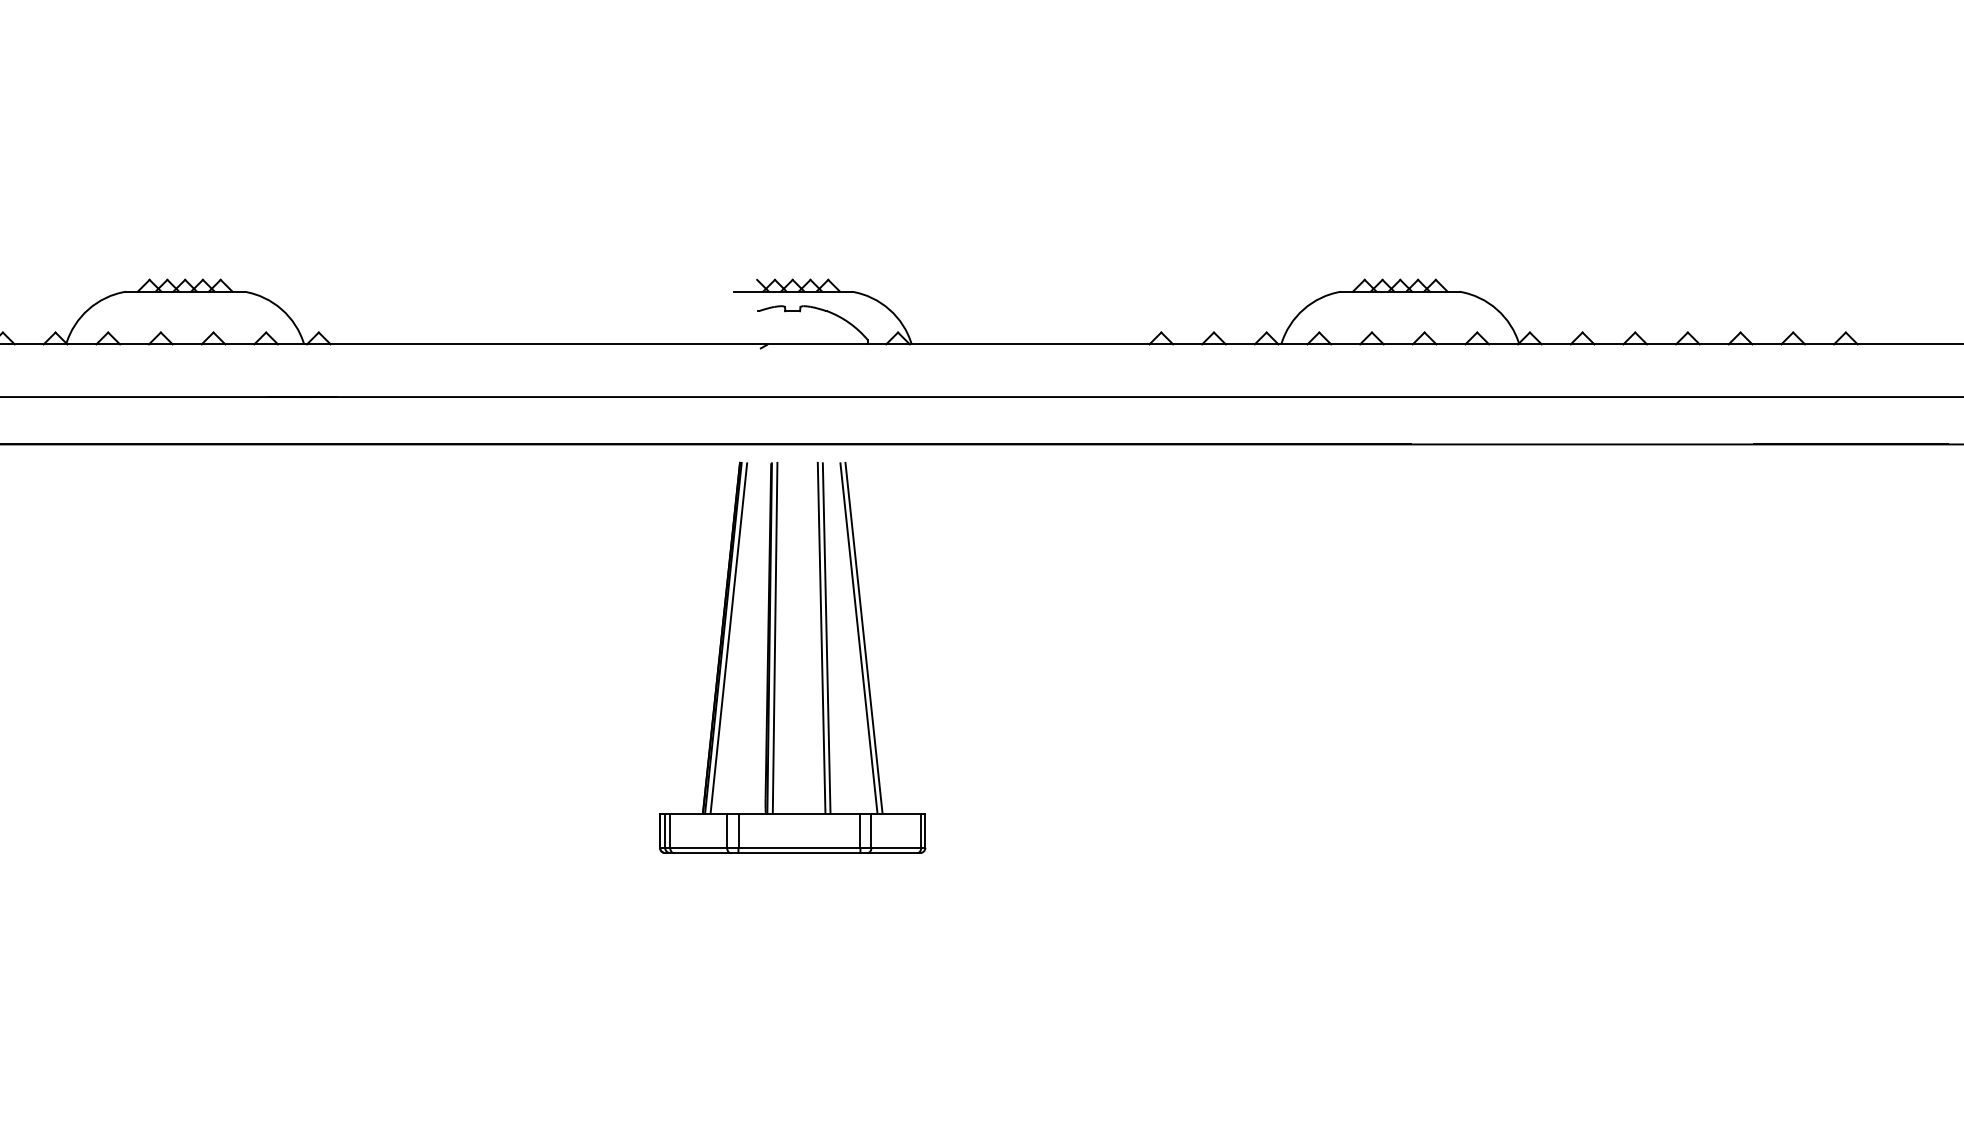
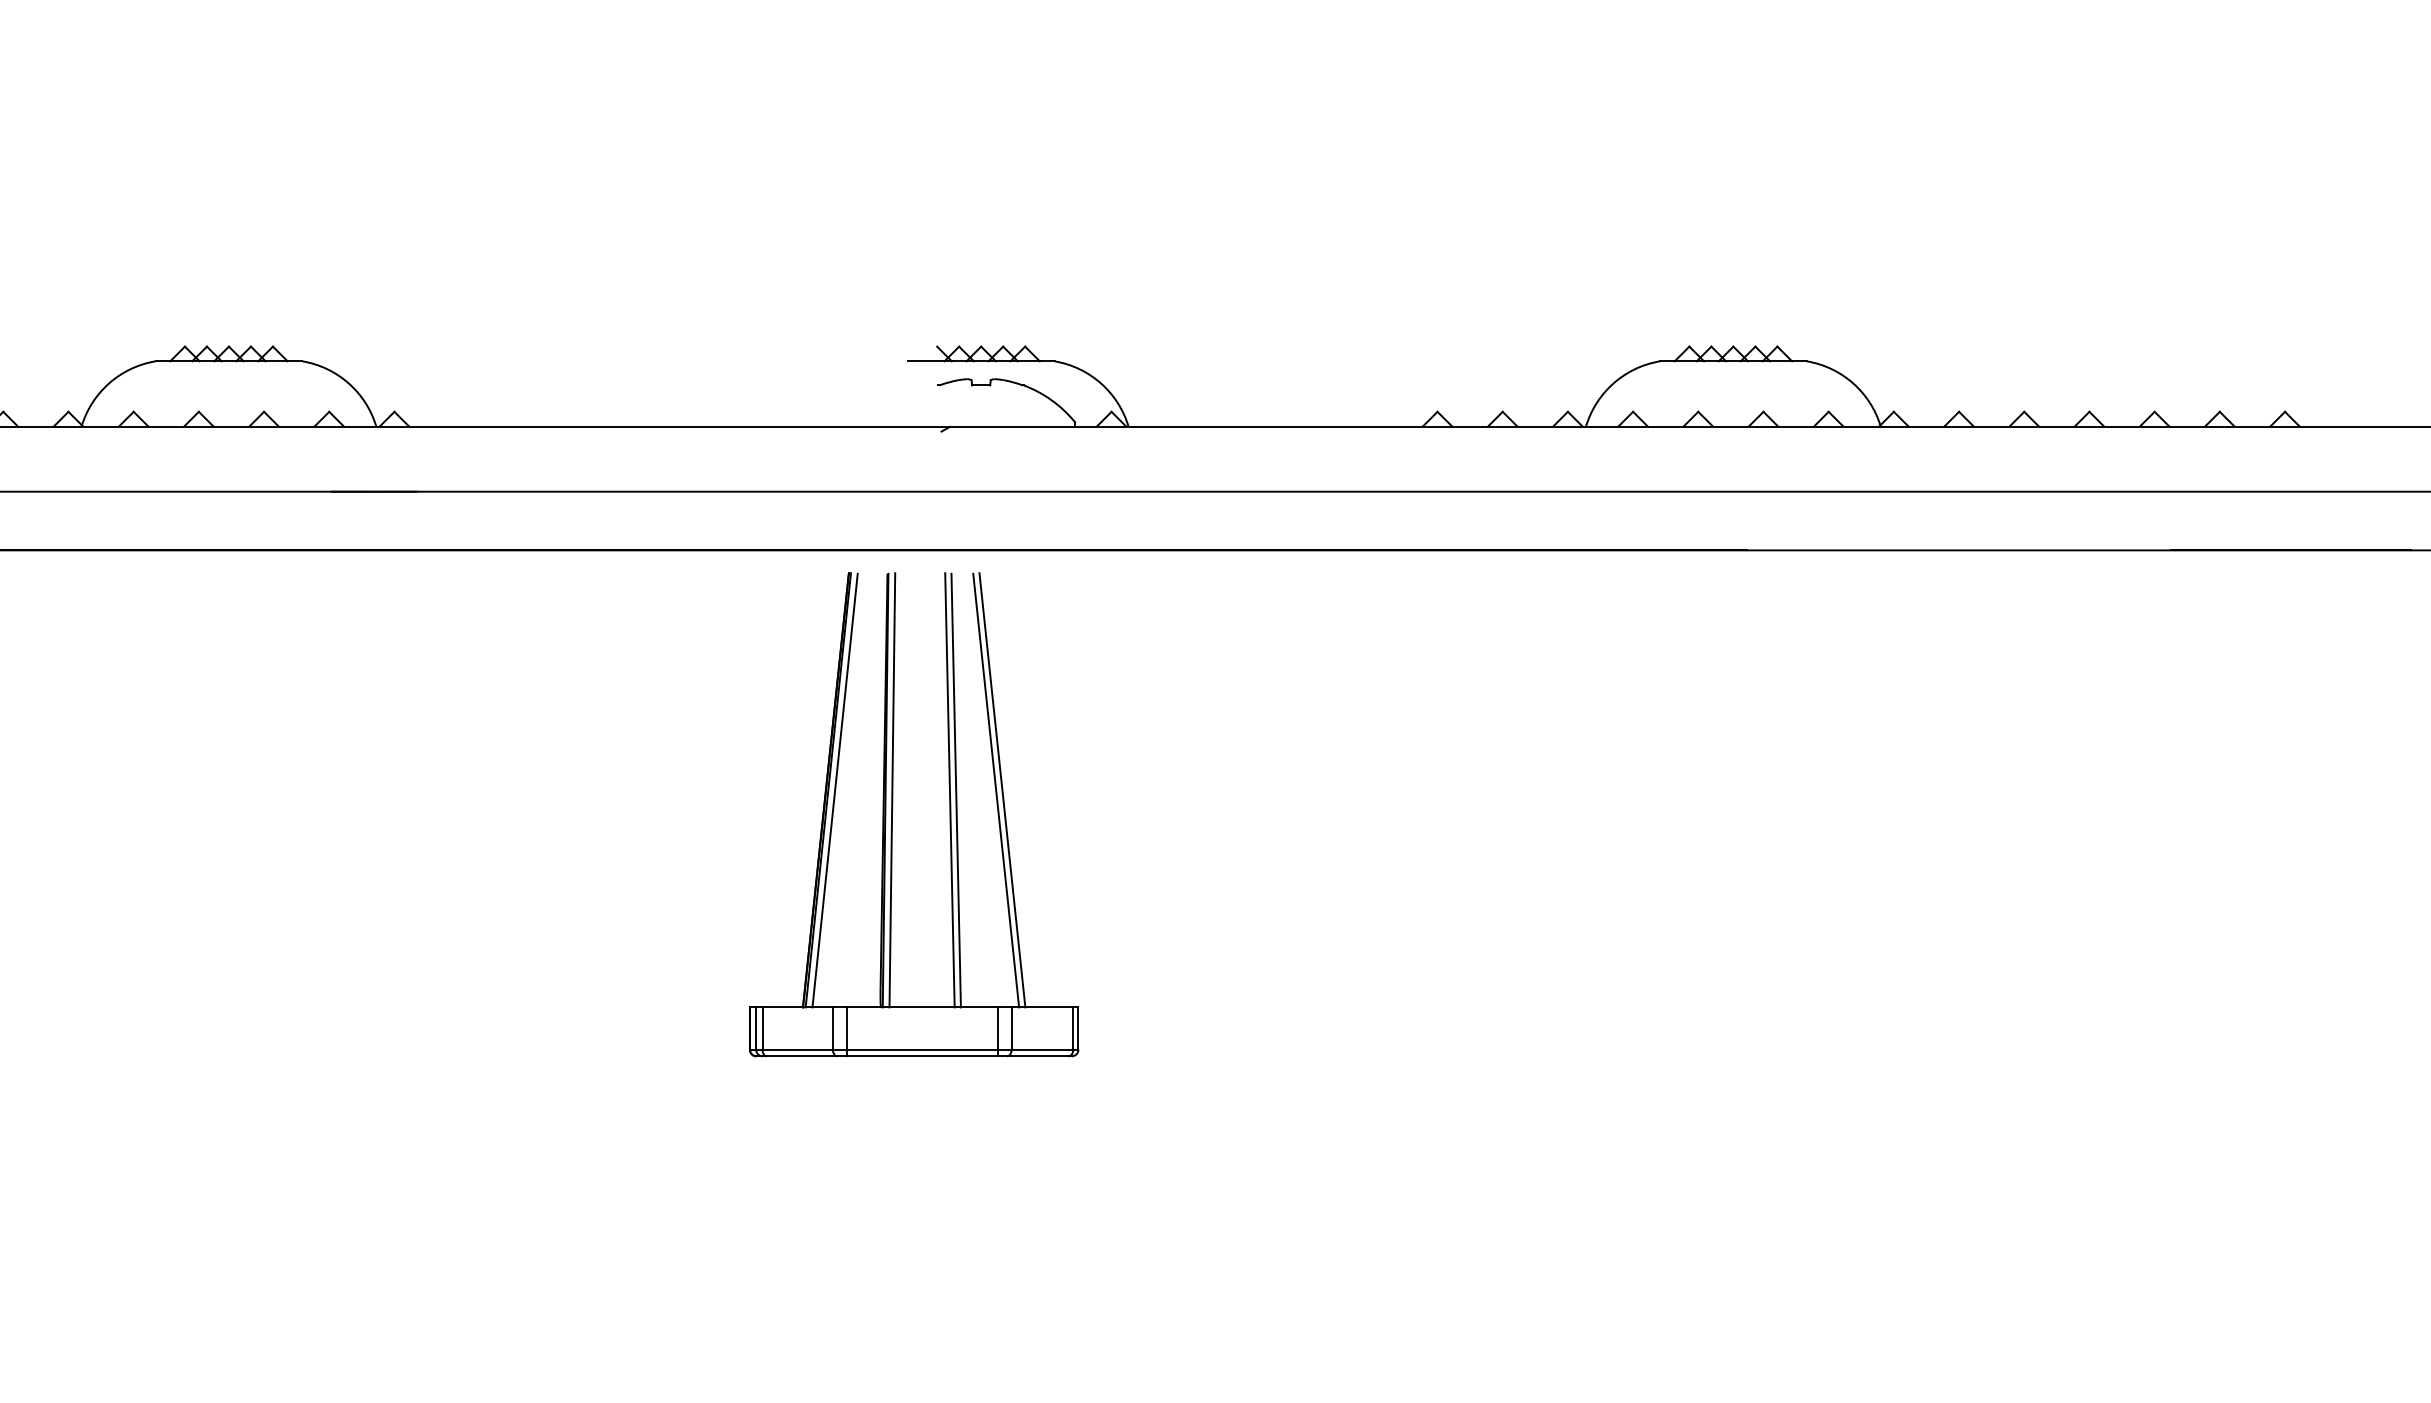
part: (775, 657) -> (892, 814), moved

